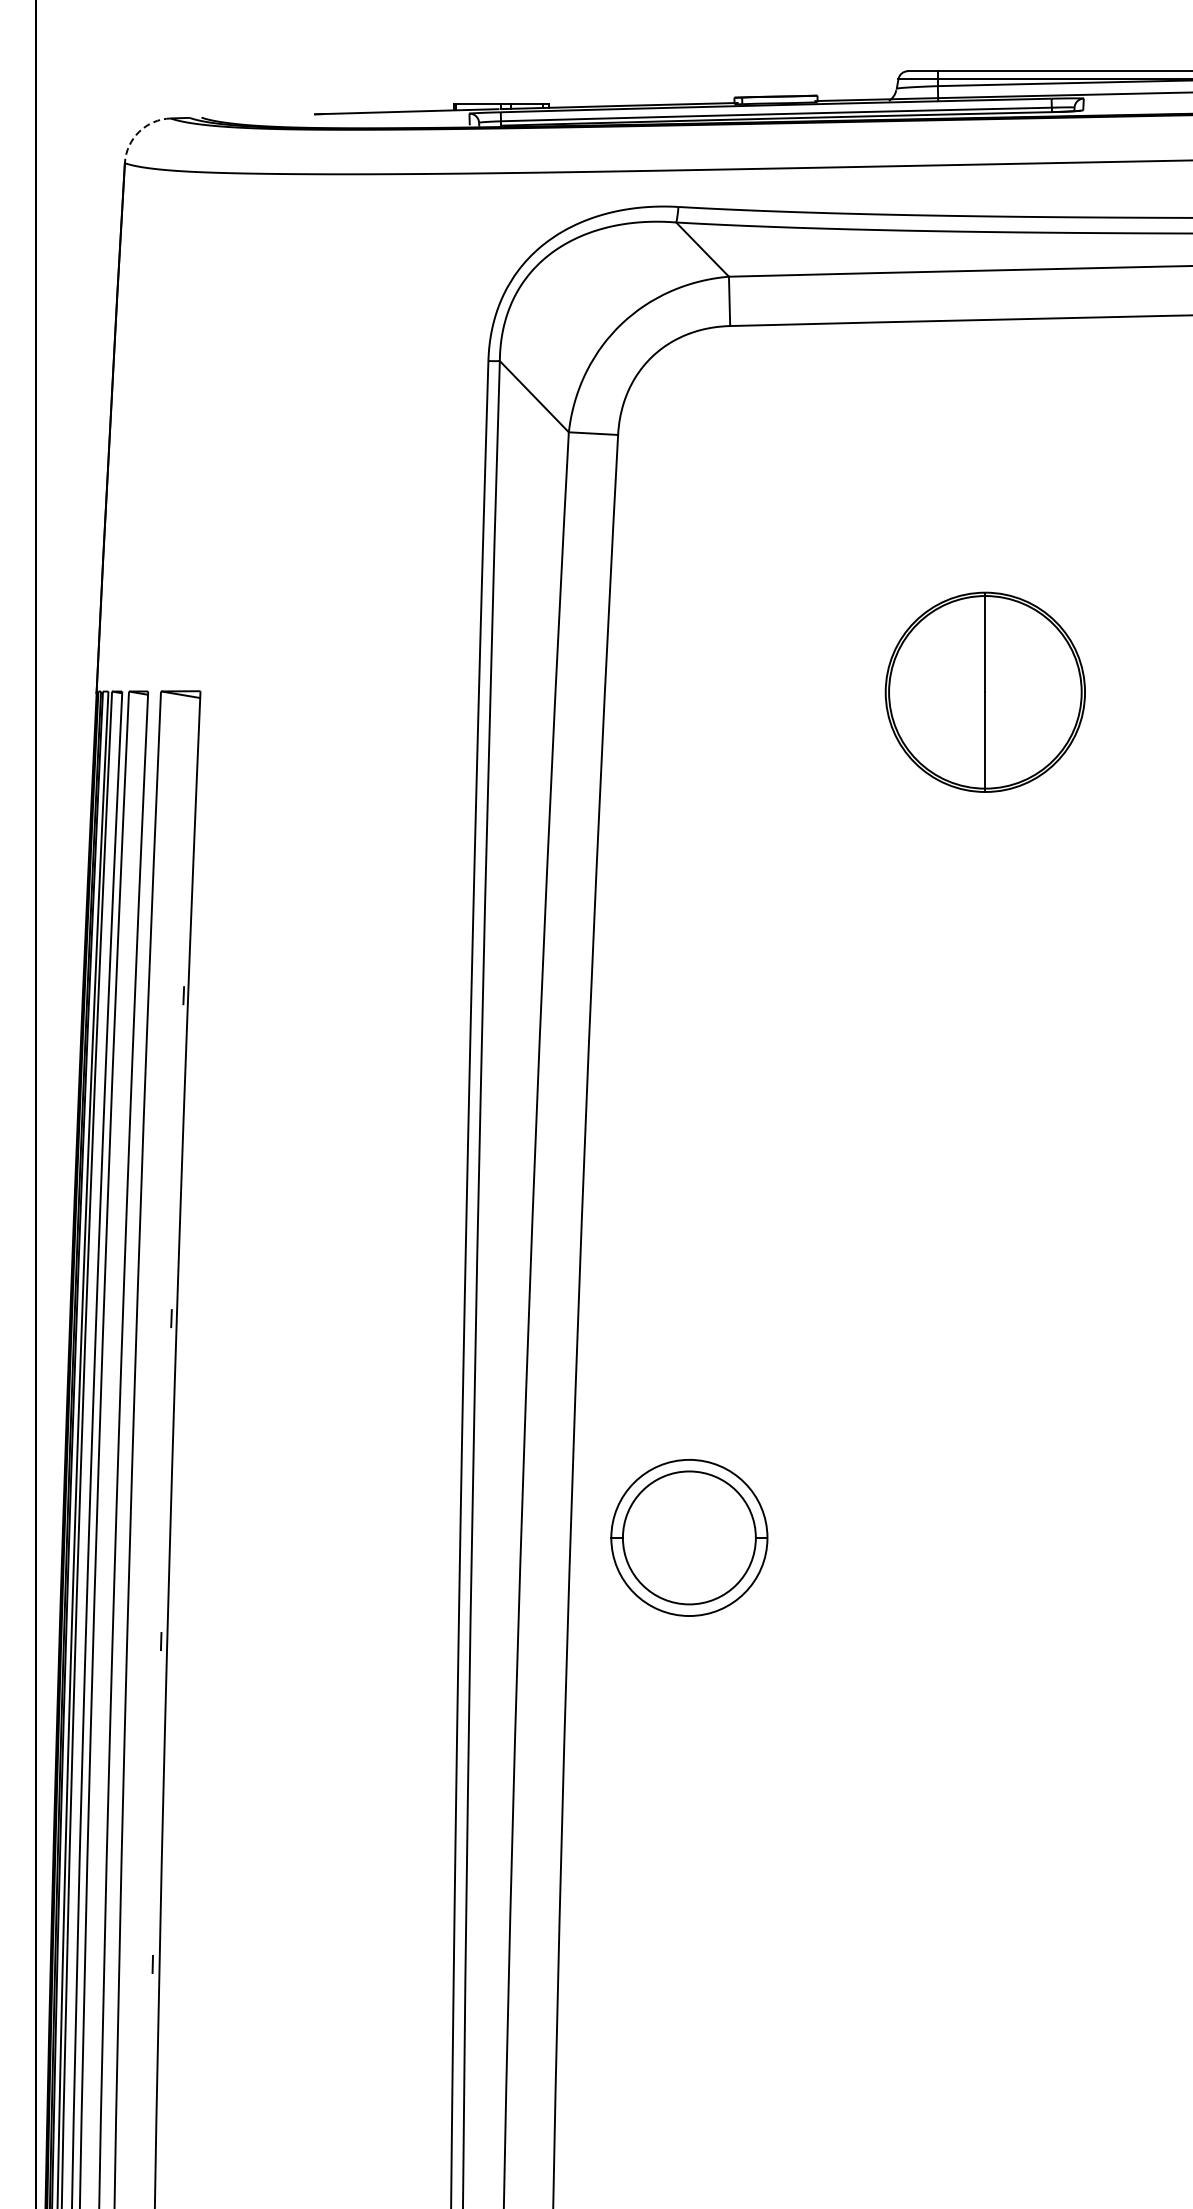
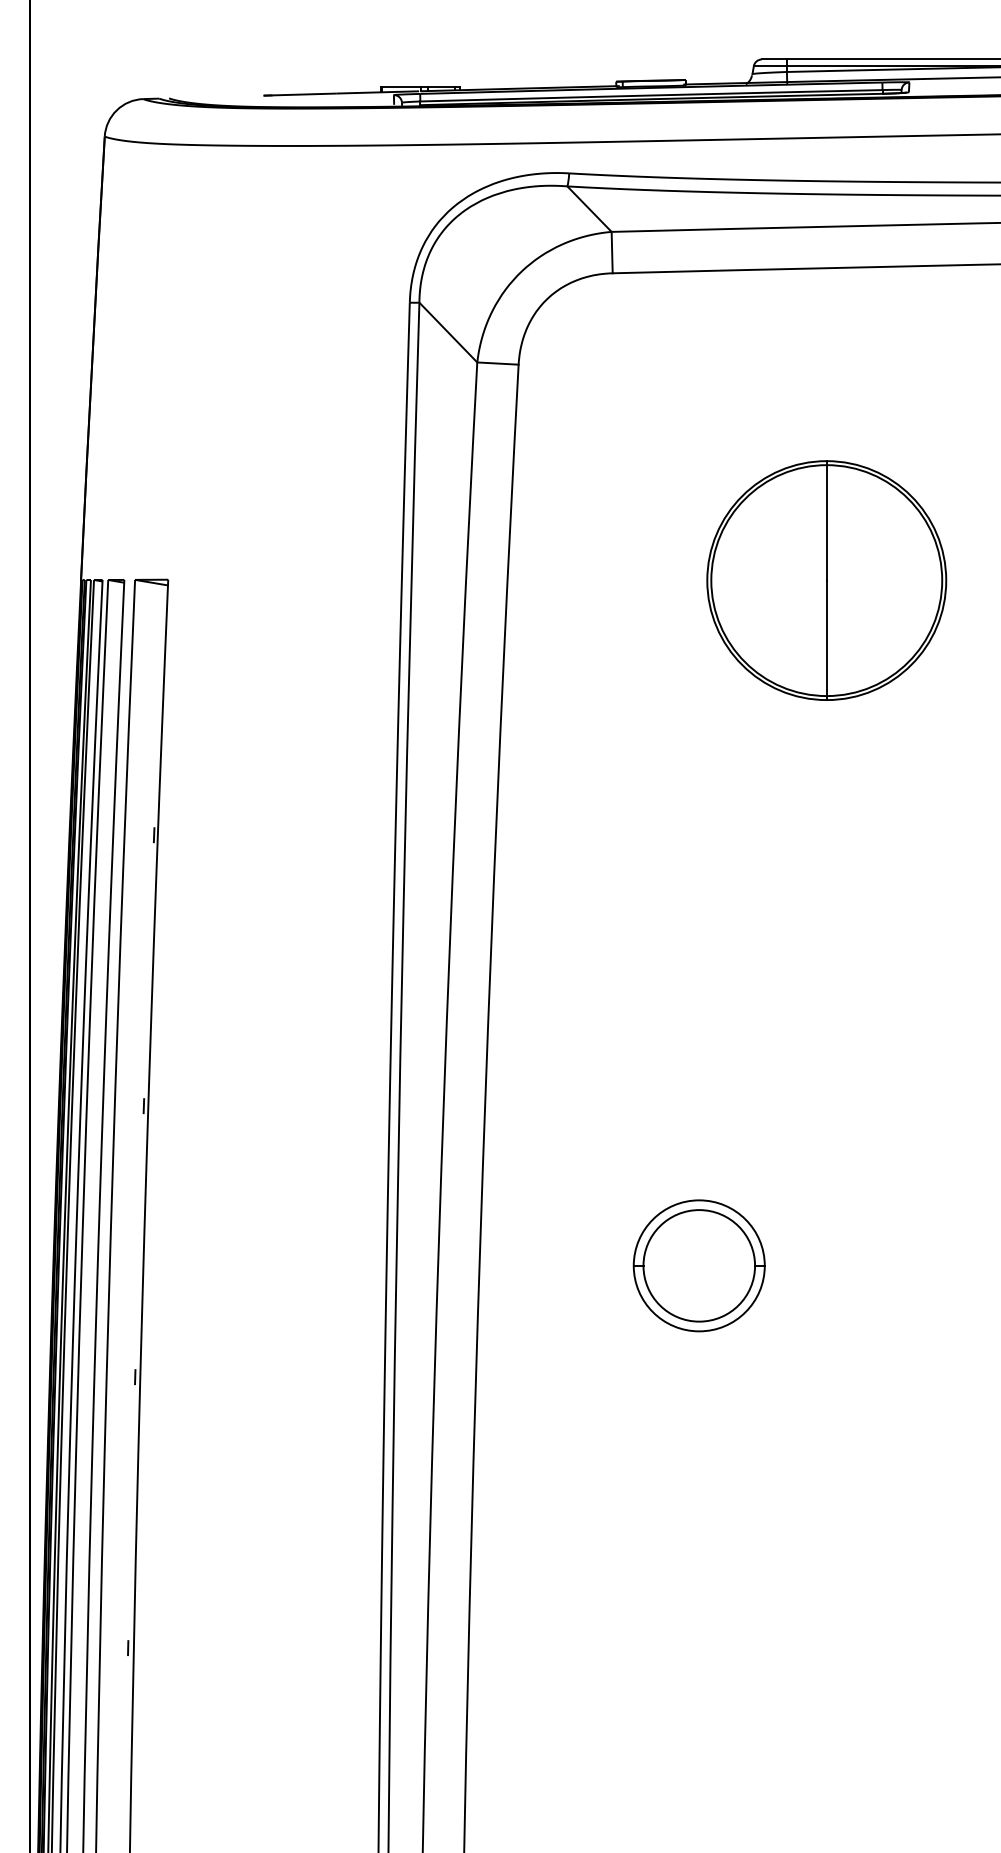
arc: (139, 131) -> (117, 110), dashed -> solid
part: (985, 692) -> (826, 580), size x1.43
part: (689, 1537) -> (699, 1265), moved

